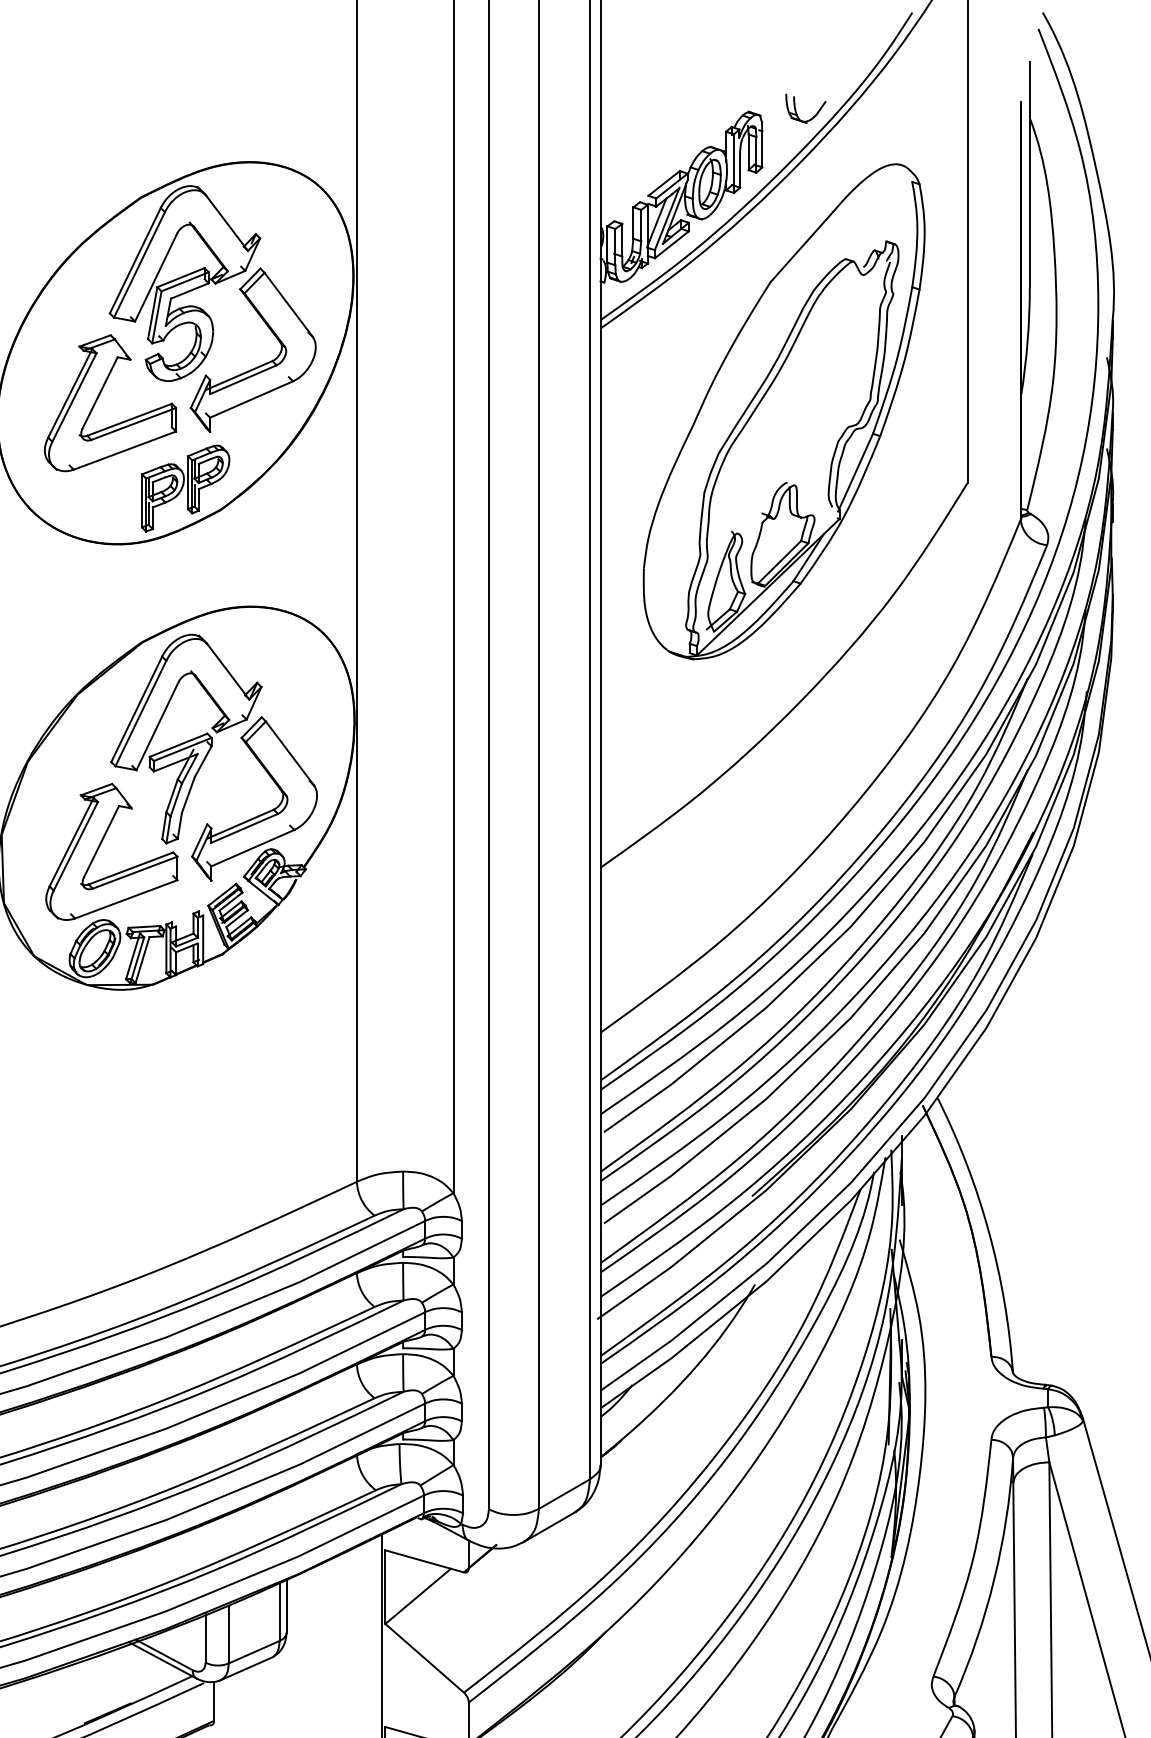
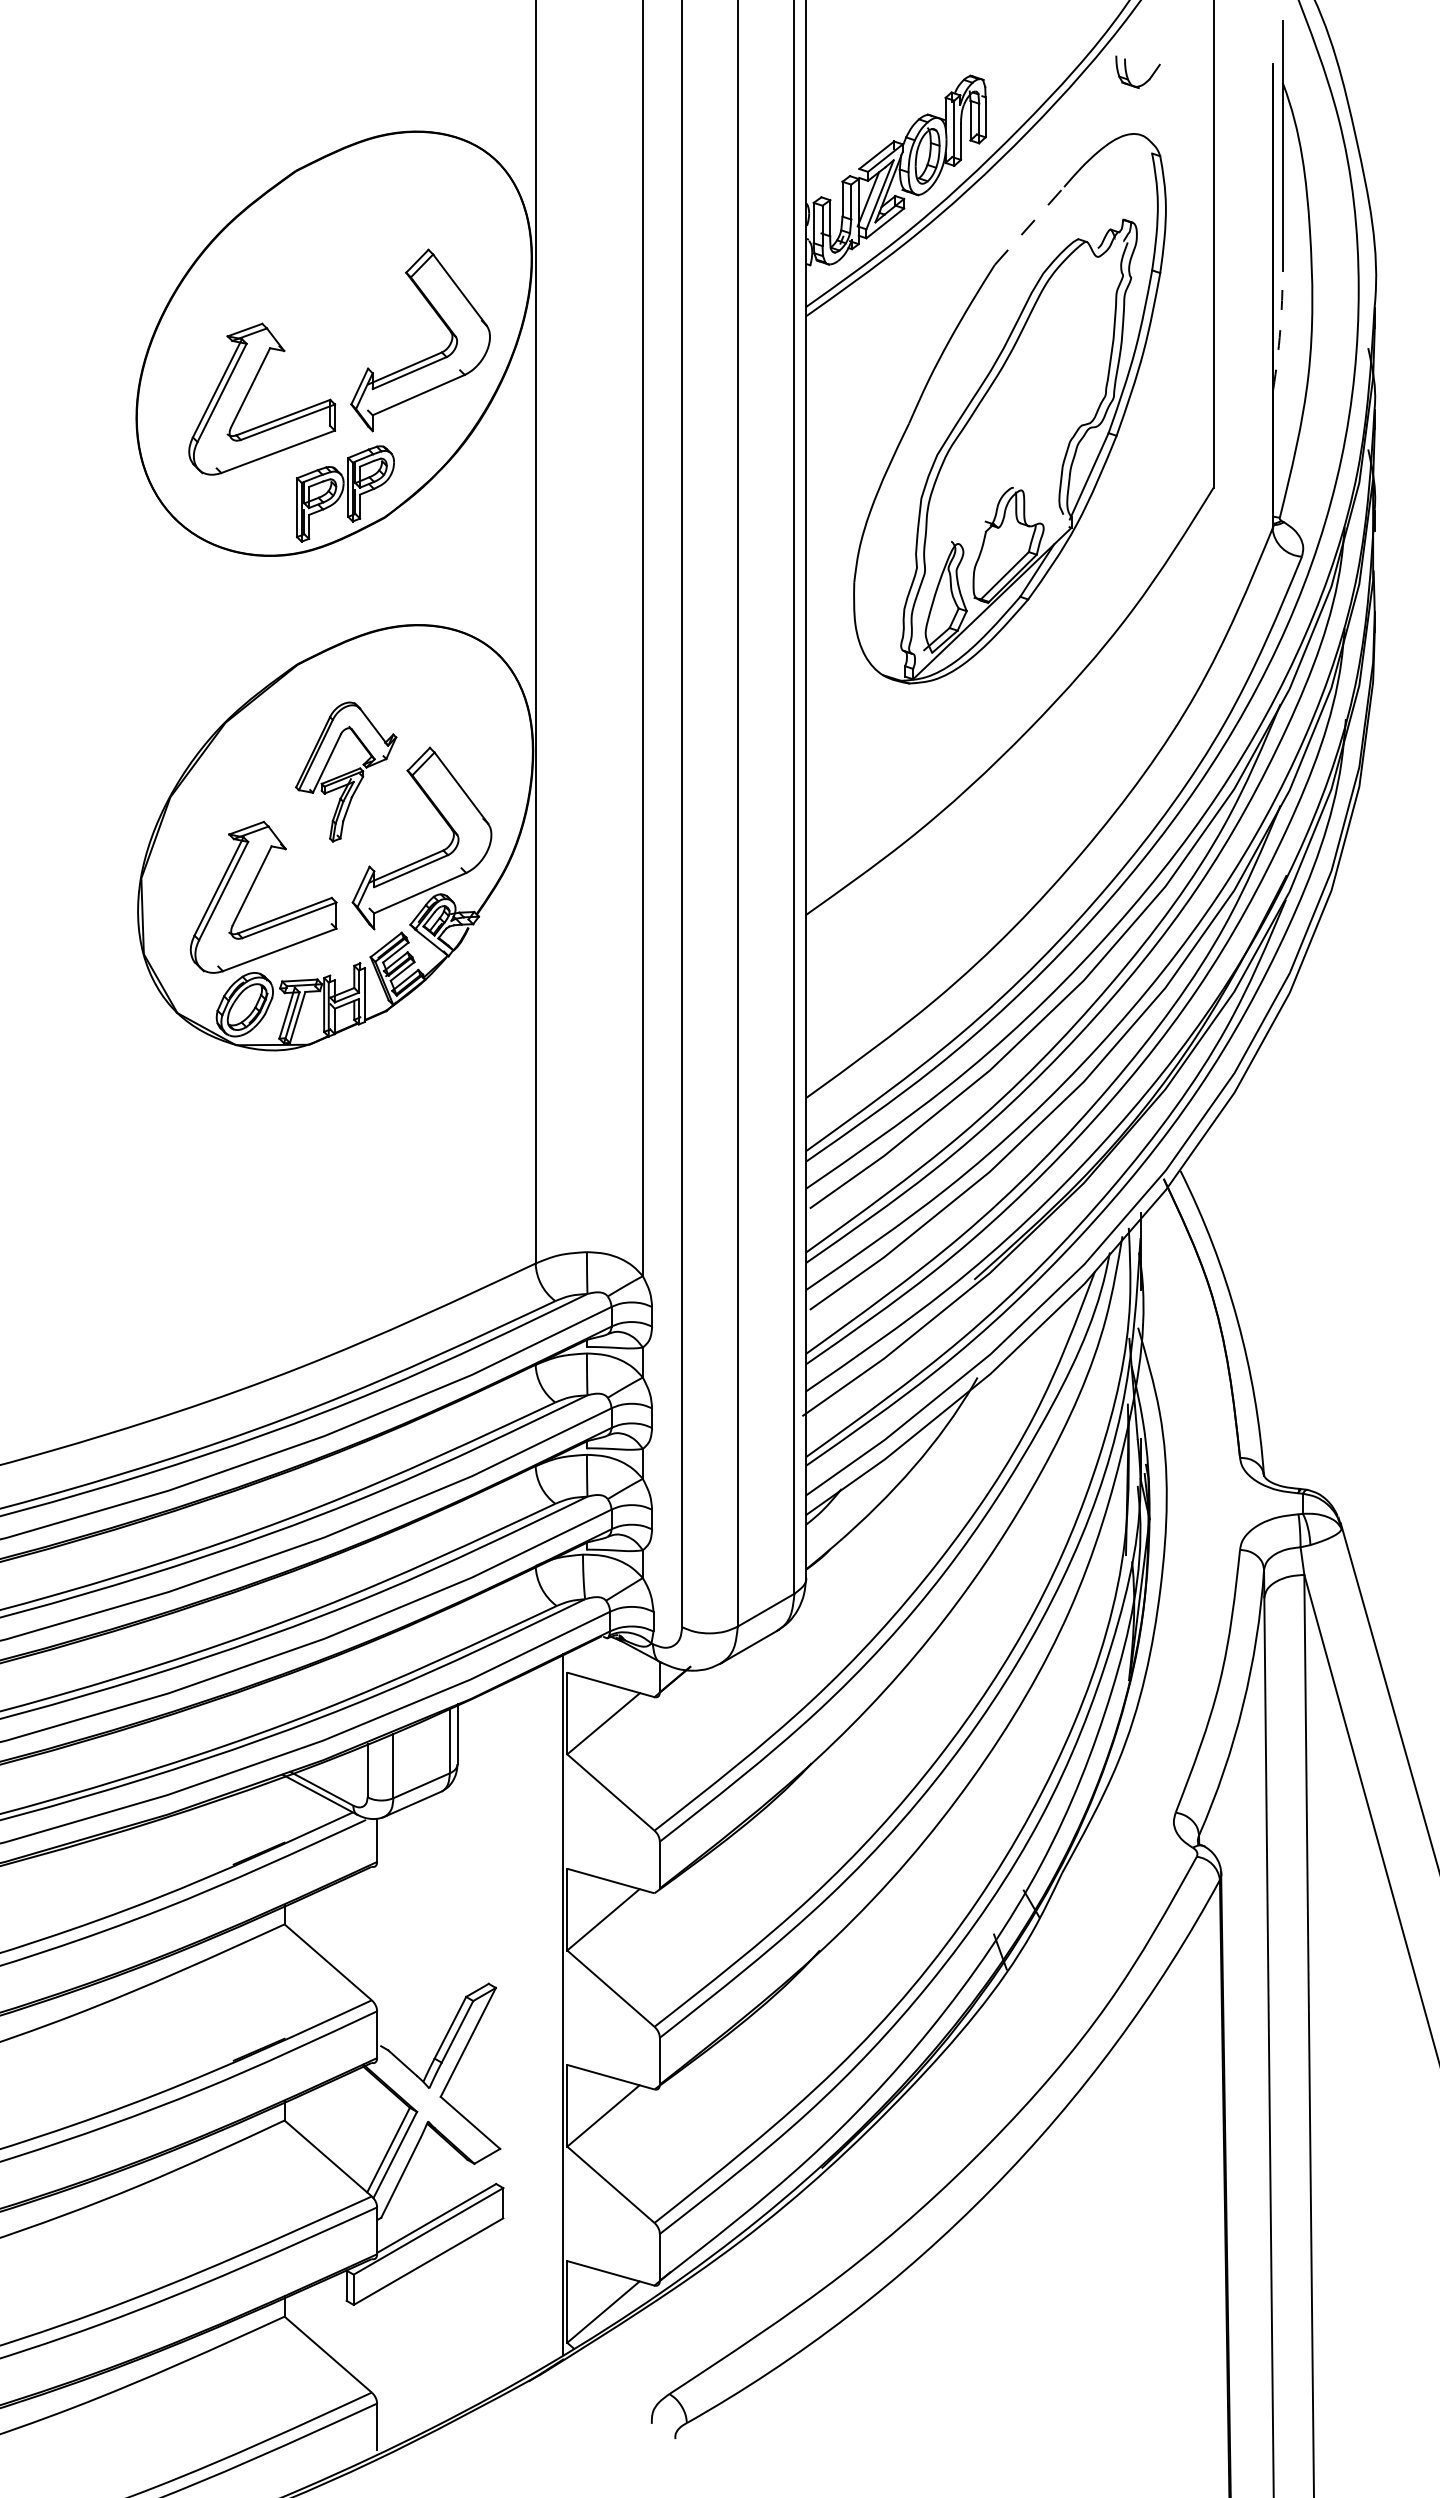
part: (796, 108) -> (1127, 72), moved
line: (801, 246) -> (1029, 225), solid -> dashed
part: (184, 283) -> (344, 266), removed
arc: (1027, 341) -> (1280, 330), solid -> dashed
part: (185, 738) -> (345, 771), size x0.6

